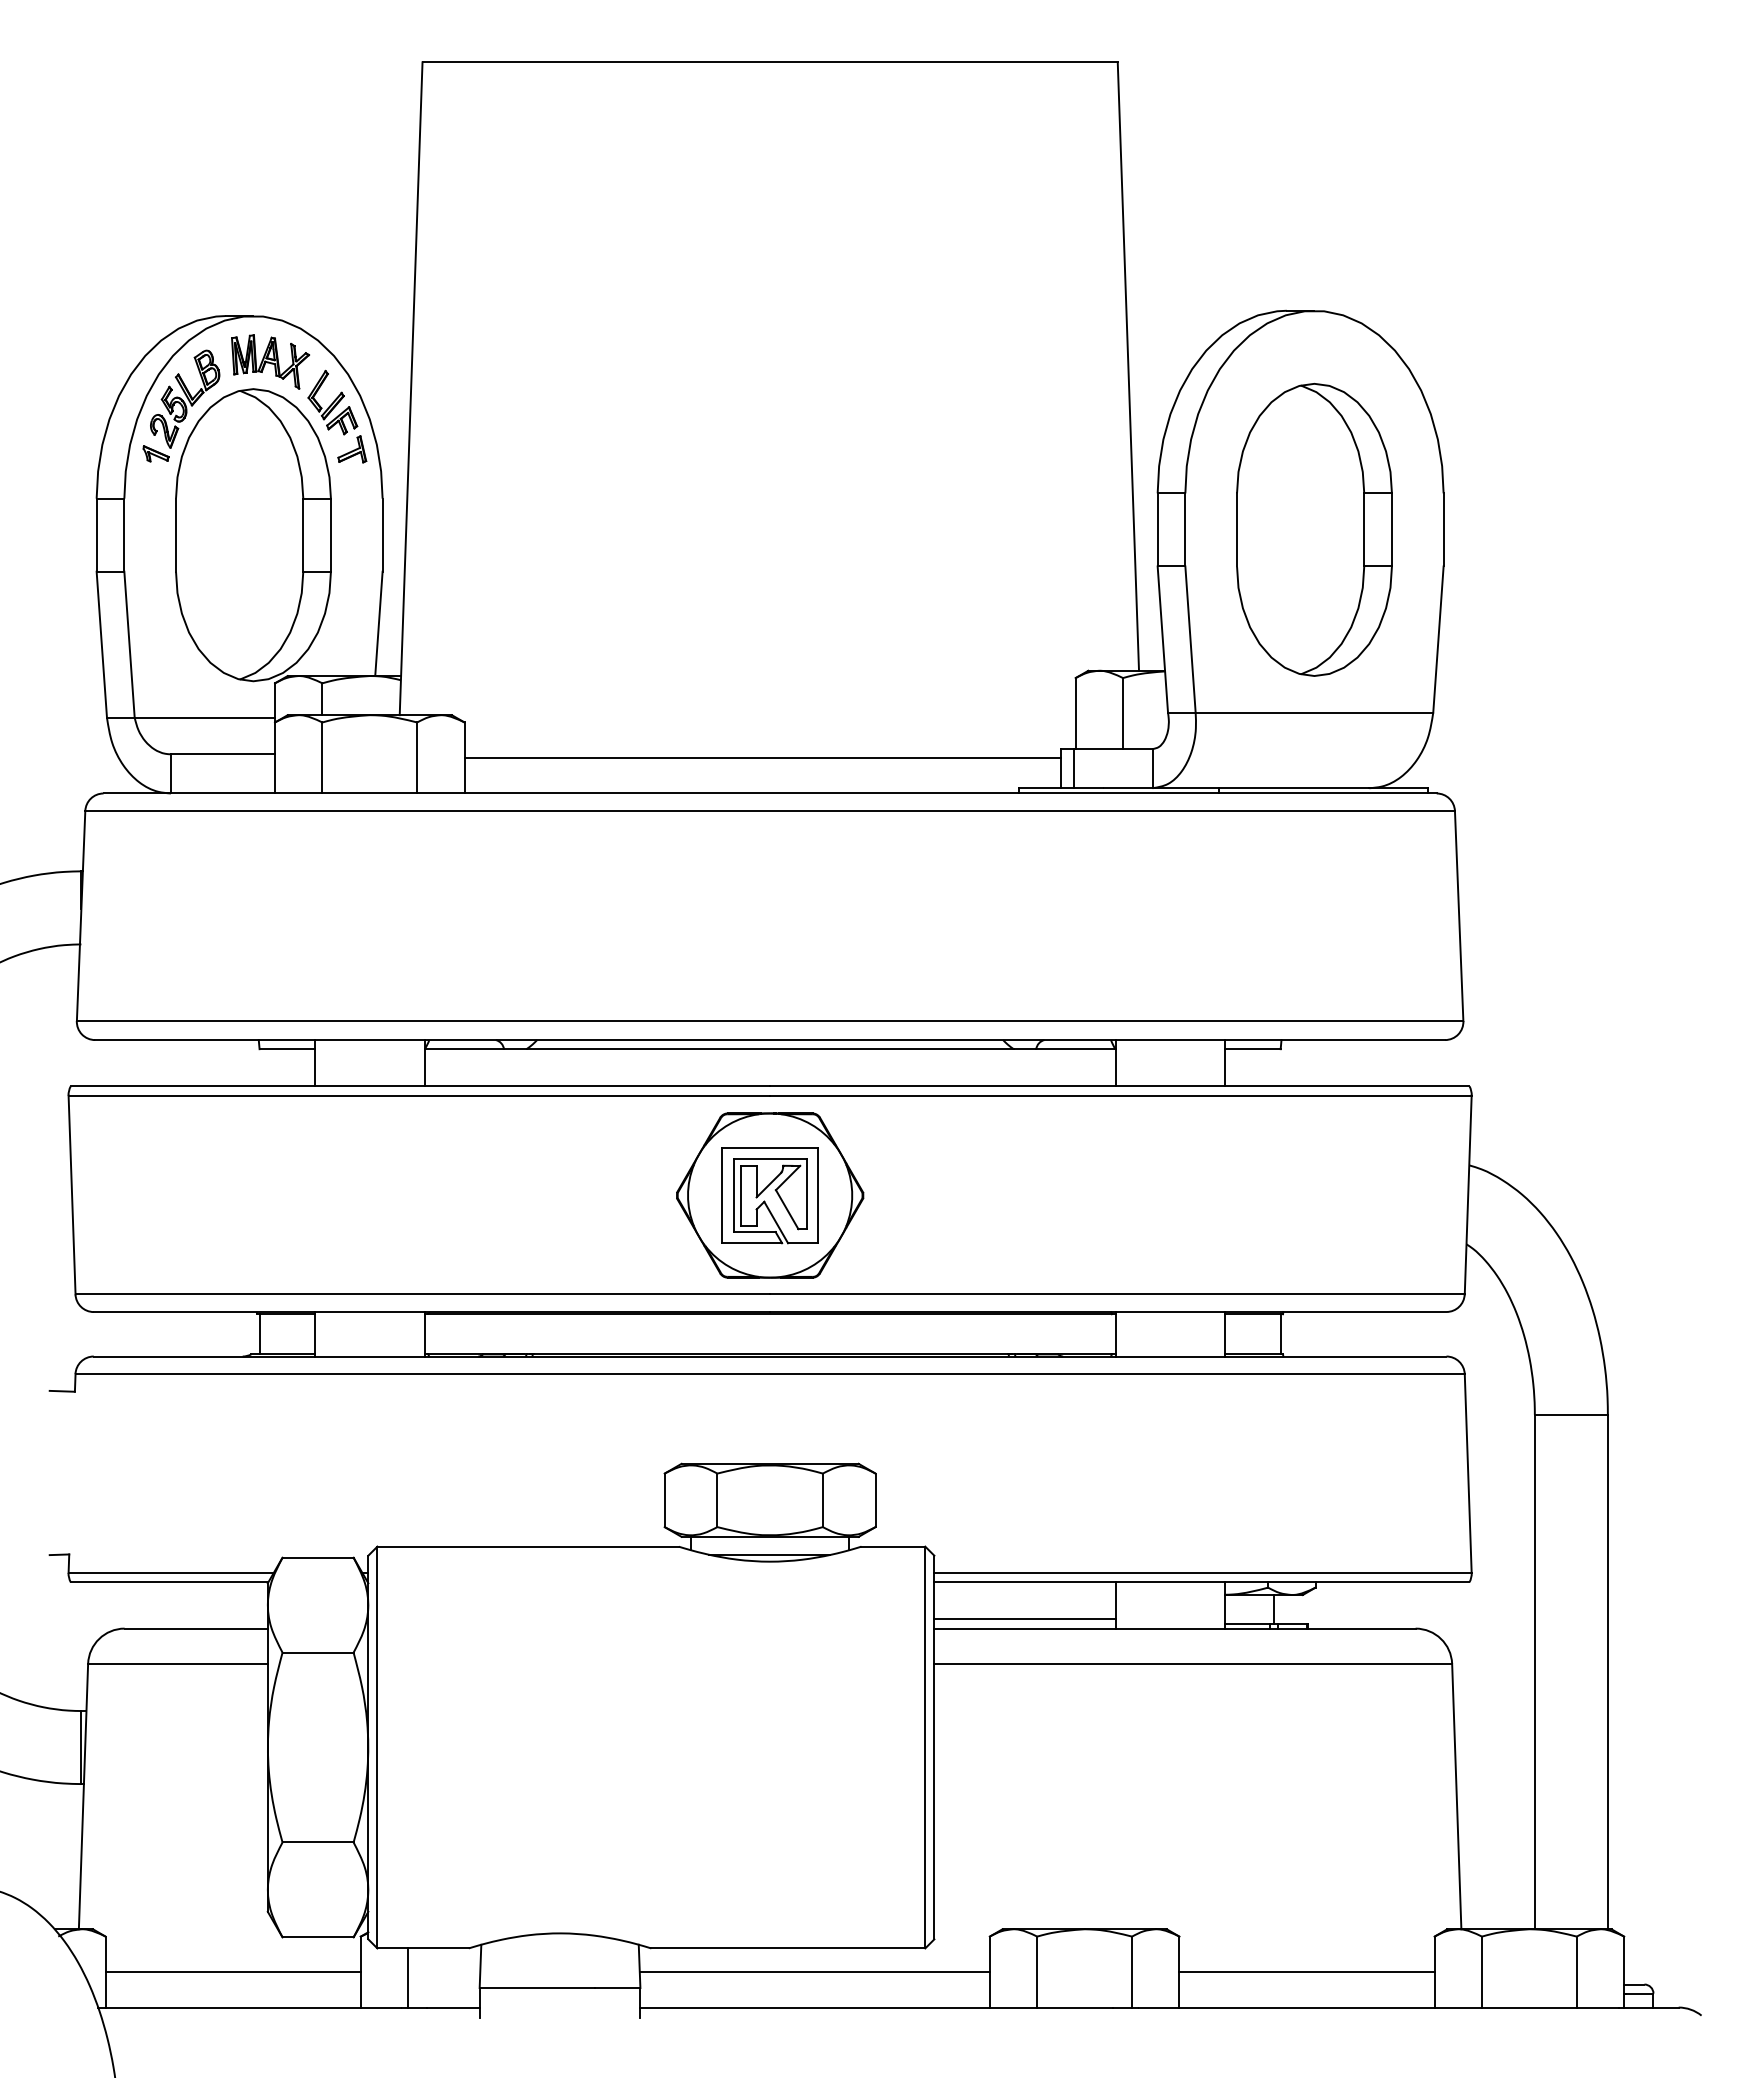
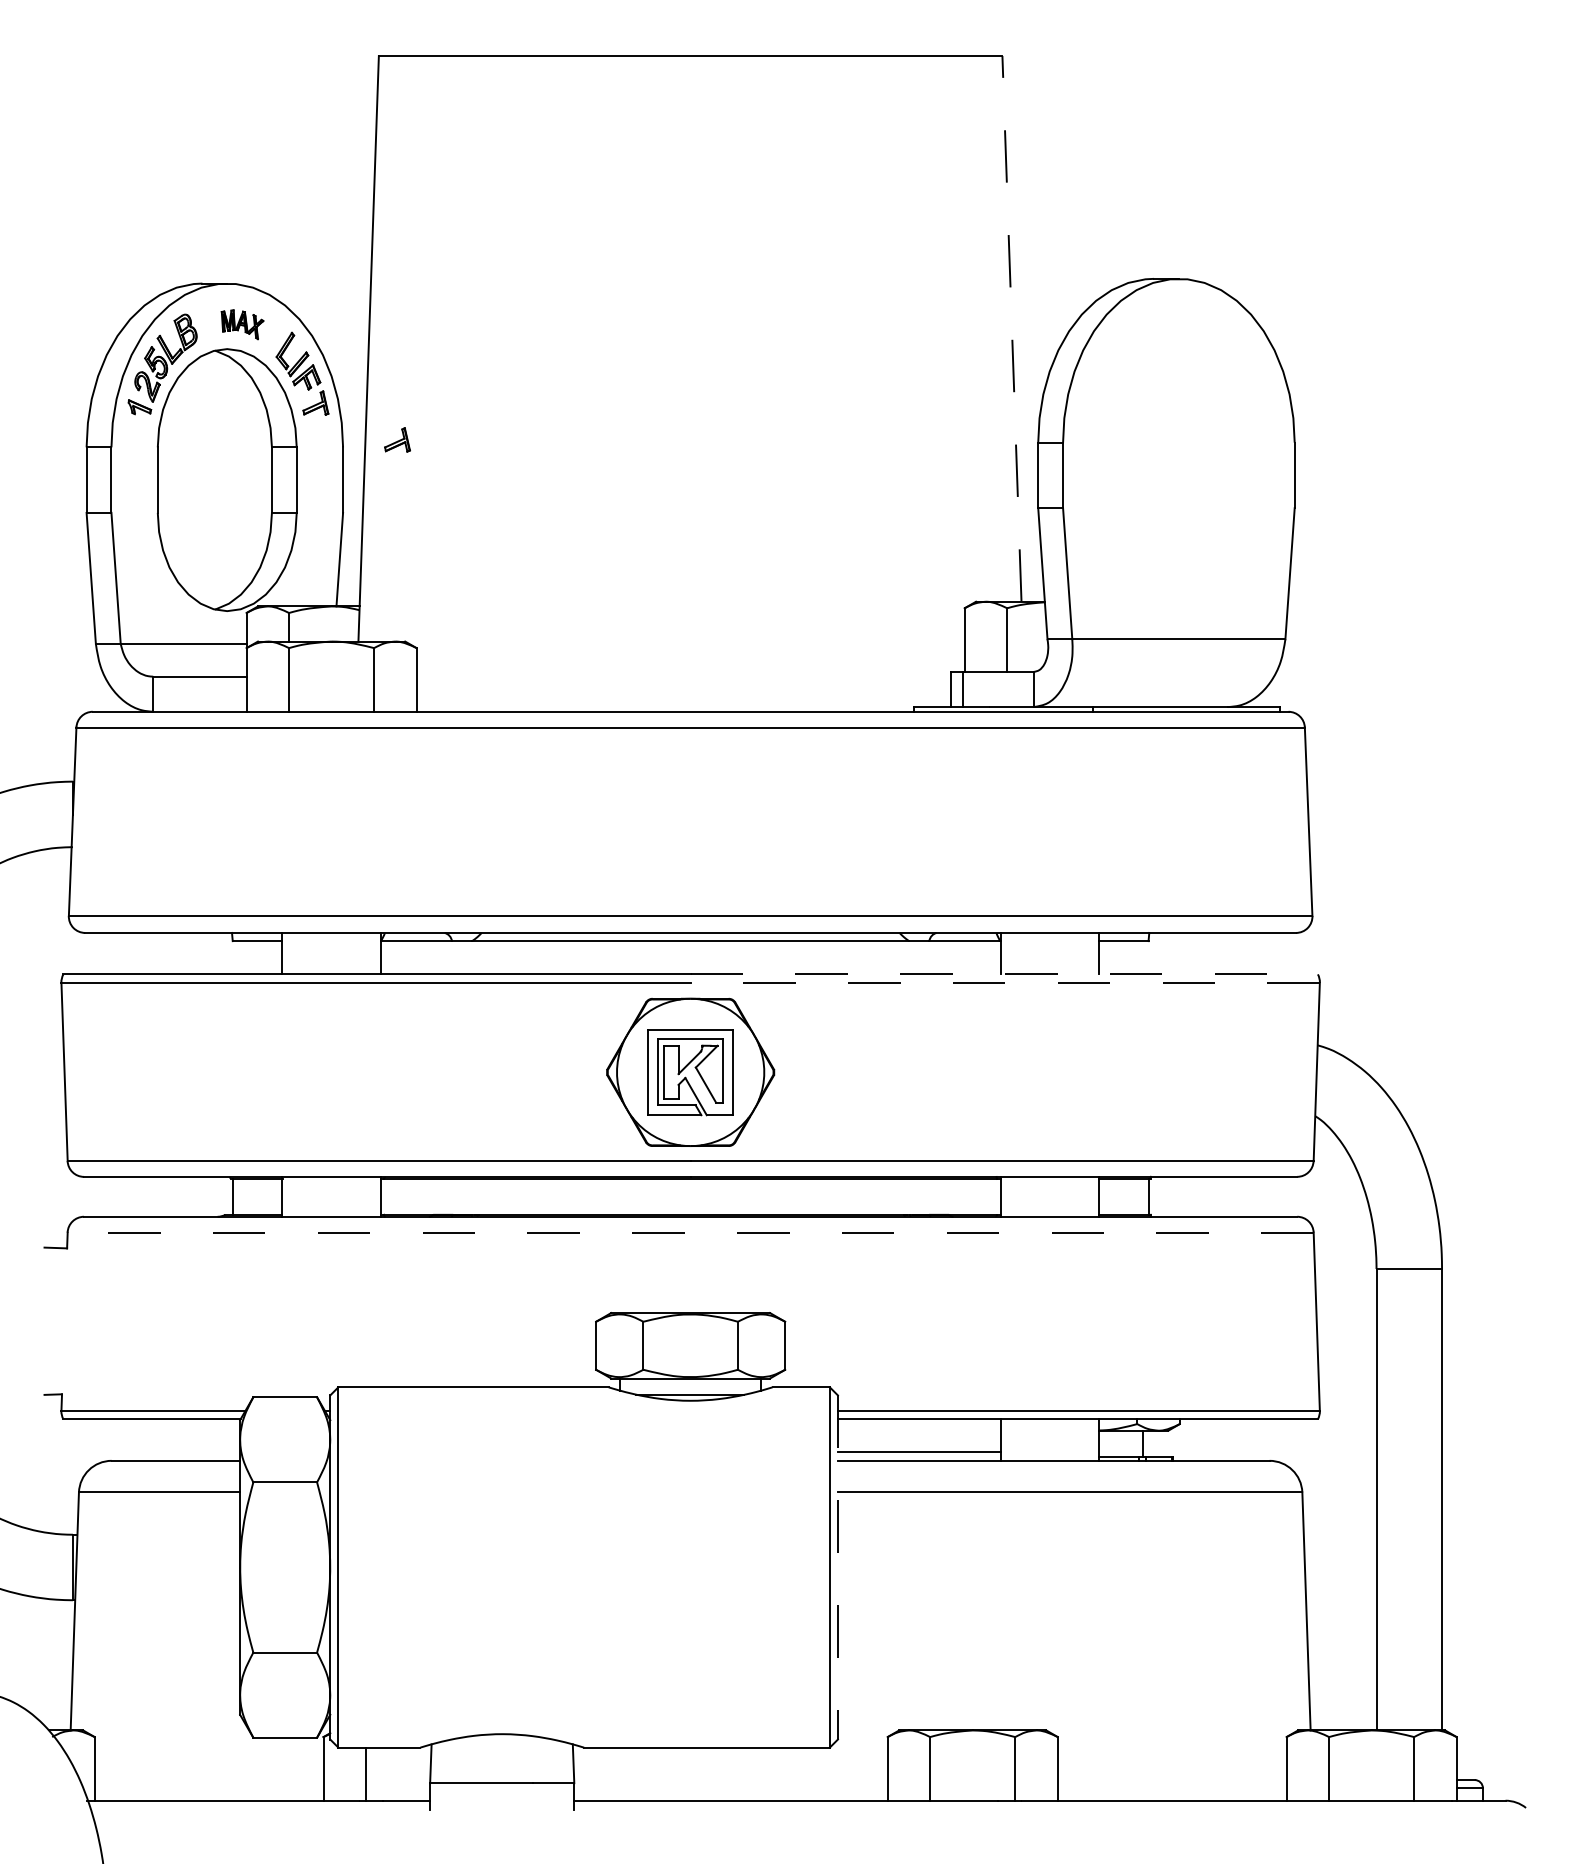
part: (270, 361) -> (242, 324), size x0.6
line: (1128, 366) -> (1012, 328), solid -> dashed
part: (443, 490) -> (397, 440), added
part: (1314, 529) -> (1178, 475), removed
line: (762, 758) -> (683, 680), removed
line: (1119, 1086) -> (1003, 974), solid -> dashed
line: (1120, 1095) -> (1004, 982), solid -> dashed
line: (770, 1374) -> (690, 1232), solid -> dashed
line: (934, 1747) -> (838, 1567), solid -> dashed
line: (232, 1972) -> (208, 1769), removed
line: (814, 1972) -> (730, 1769), removed
line: (1306, 1972) -> (1171, 1769), removed

